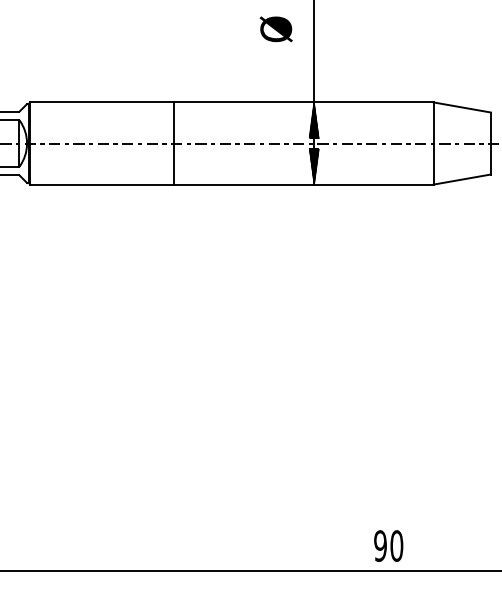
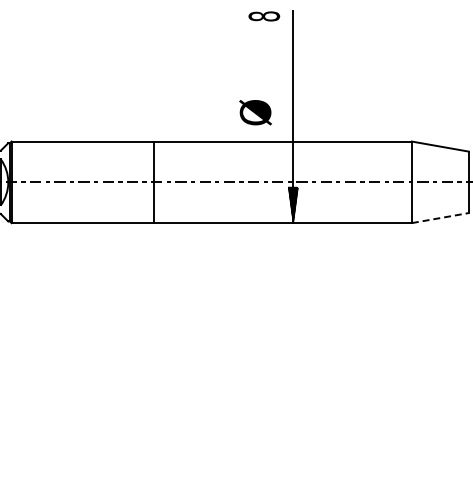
text: (275, 29) -> (254, 112), moved
hatch: (313, 120) -> (292, 159), removed
line: (462, 179) -> (440, 218), solid -> dashed

